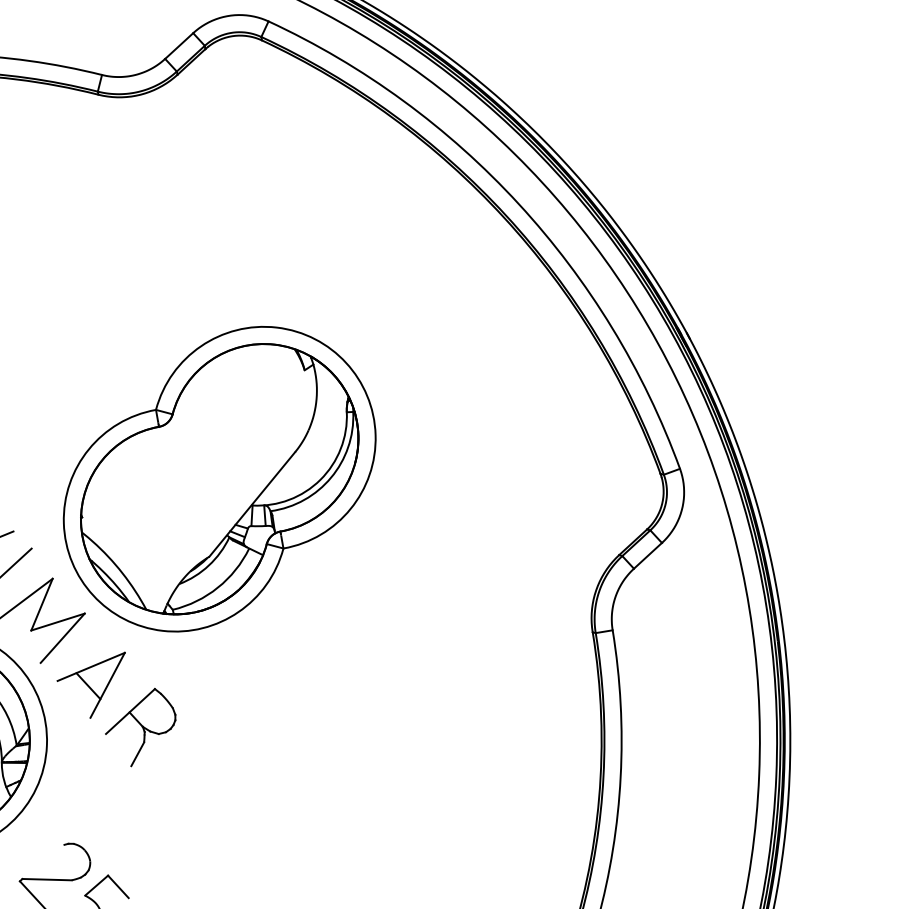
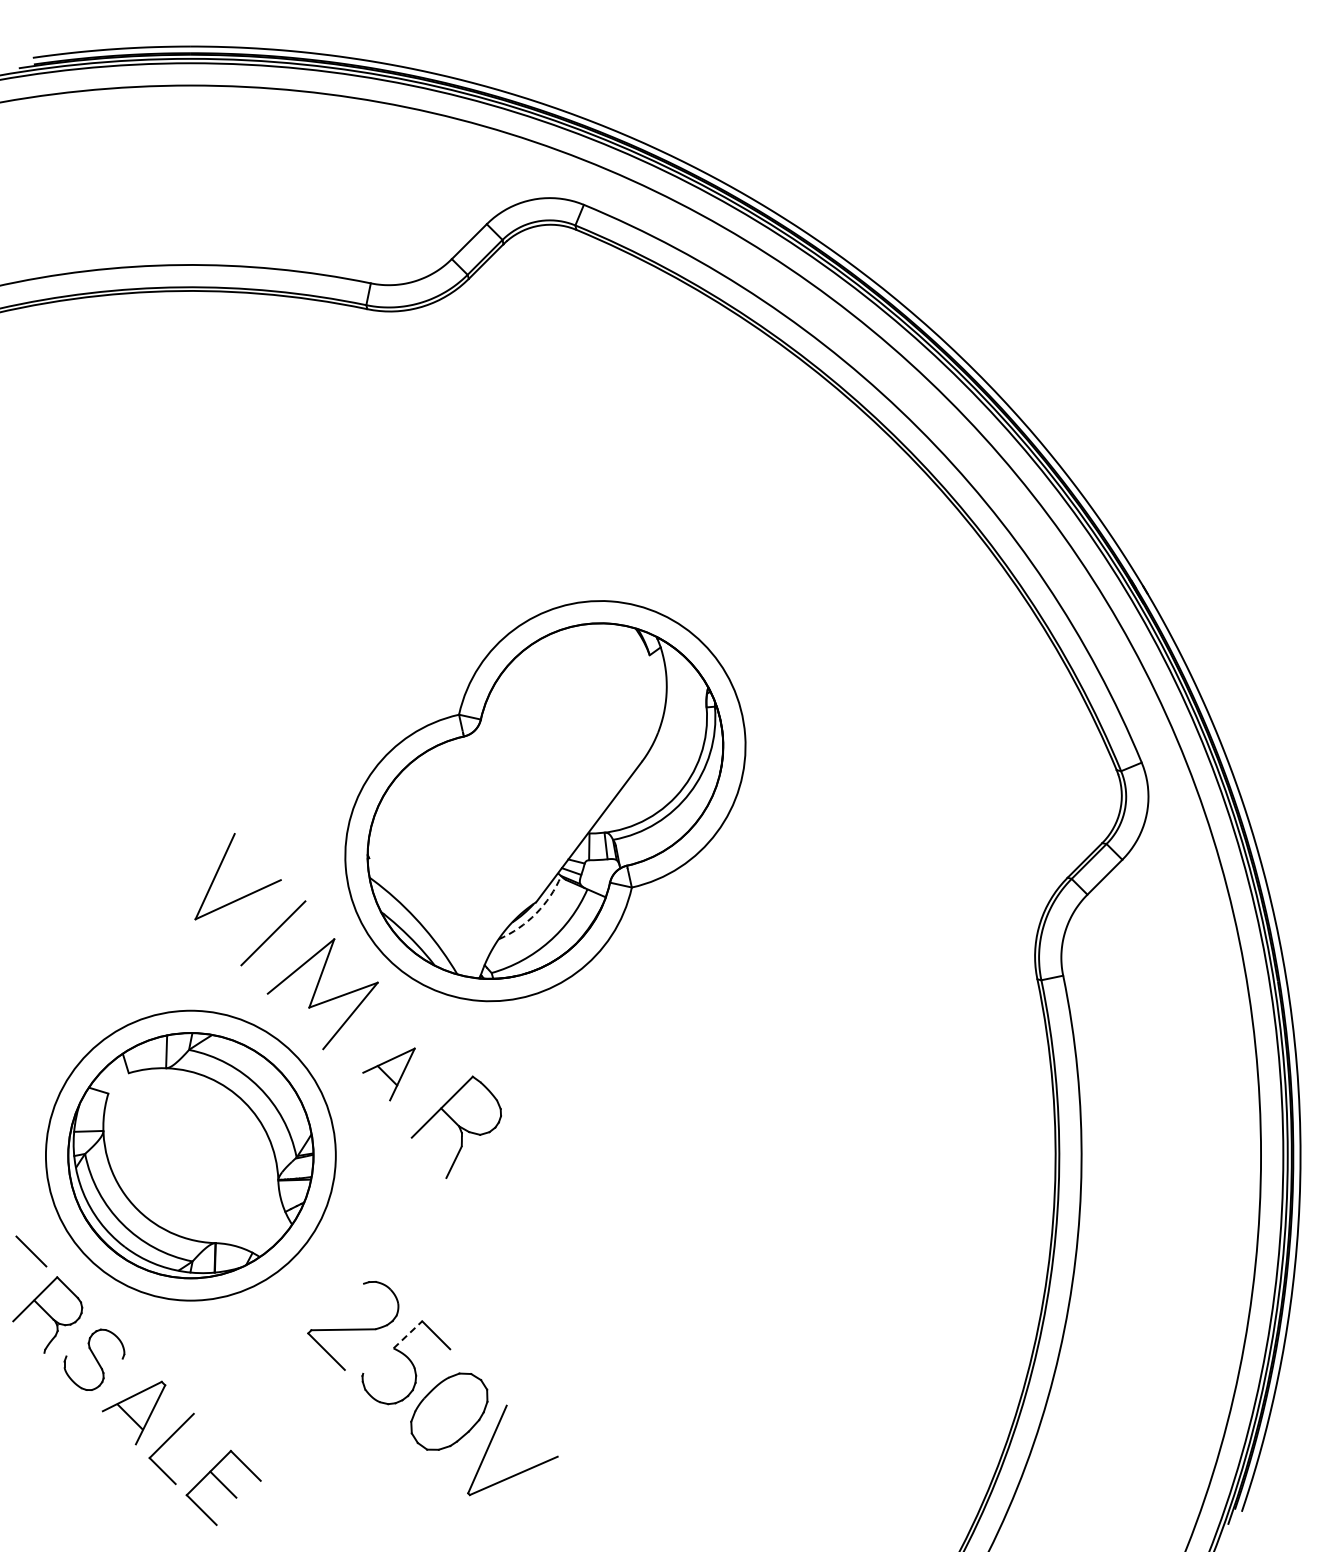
arc: (209, 565) -> (536, 913), solid -> dashed
part: (90, 684) -> (388, 1074), size x0.6
line: (96, 885) -> (407, 1334), solid -> dashed

